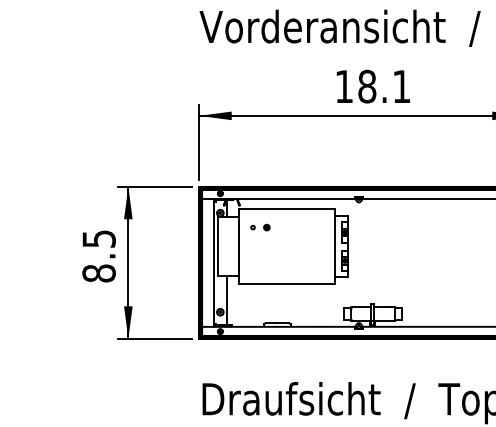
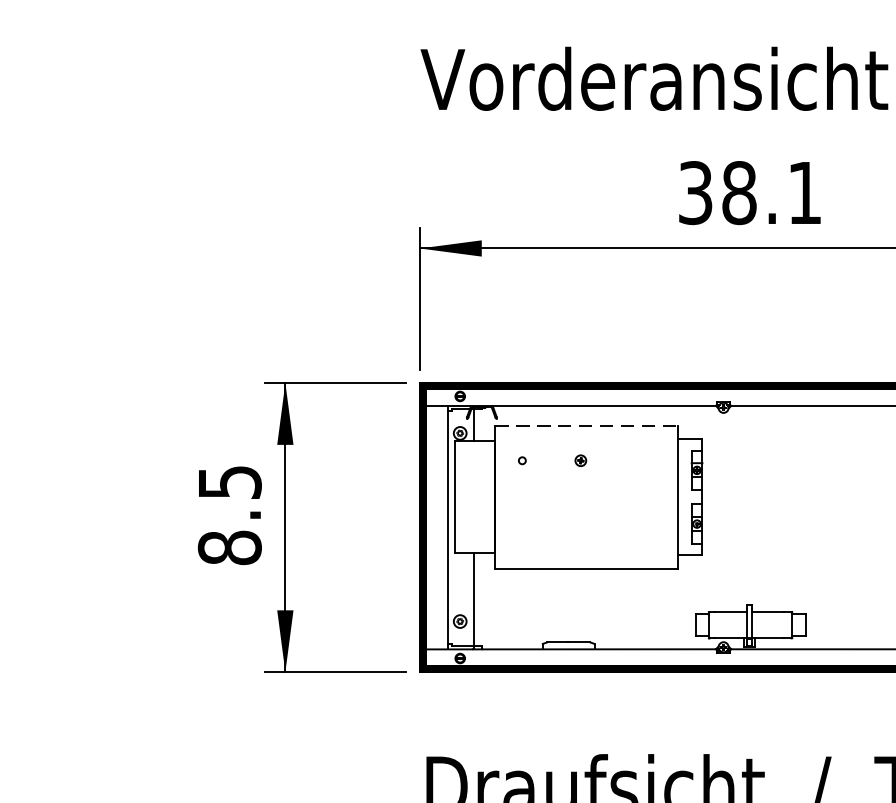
text: (343, 86) -> (694, 192), 18.1 -> 38.1
line: (286, 209) -> (585, 426), solid -> dashed
part: (266, 227) -> (580, 460), moved

